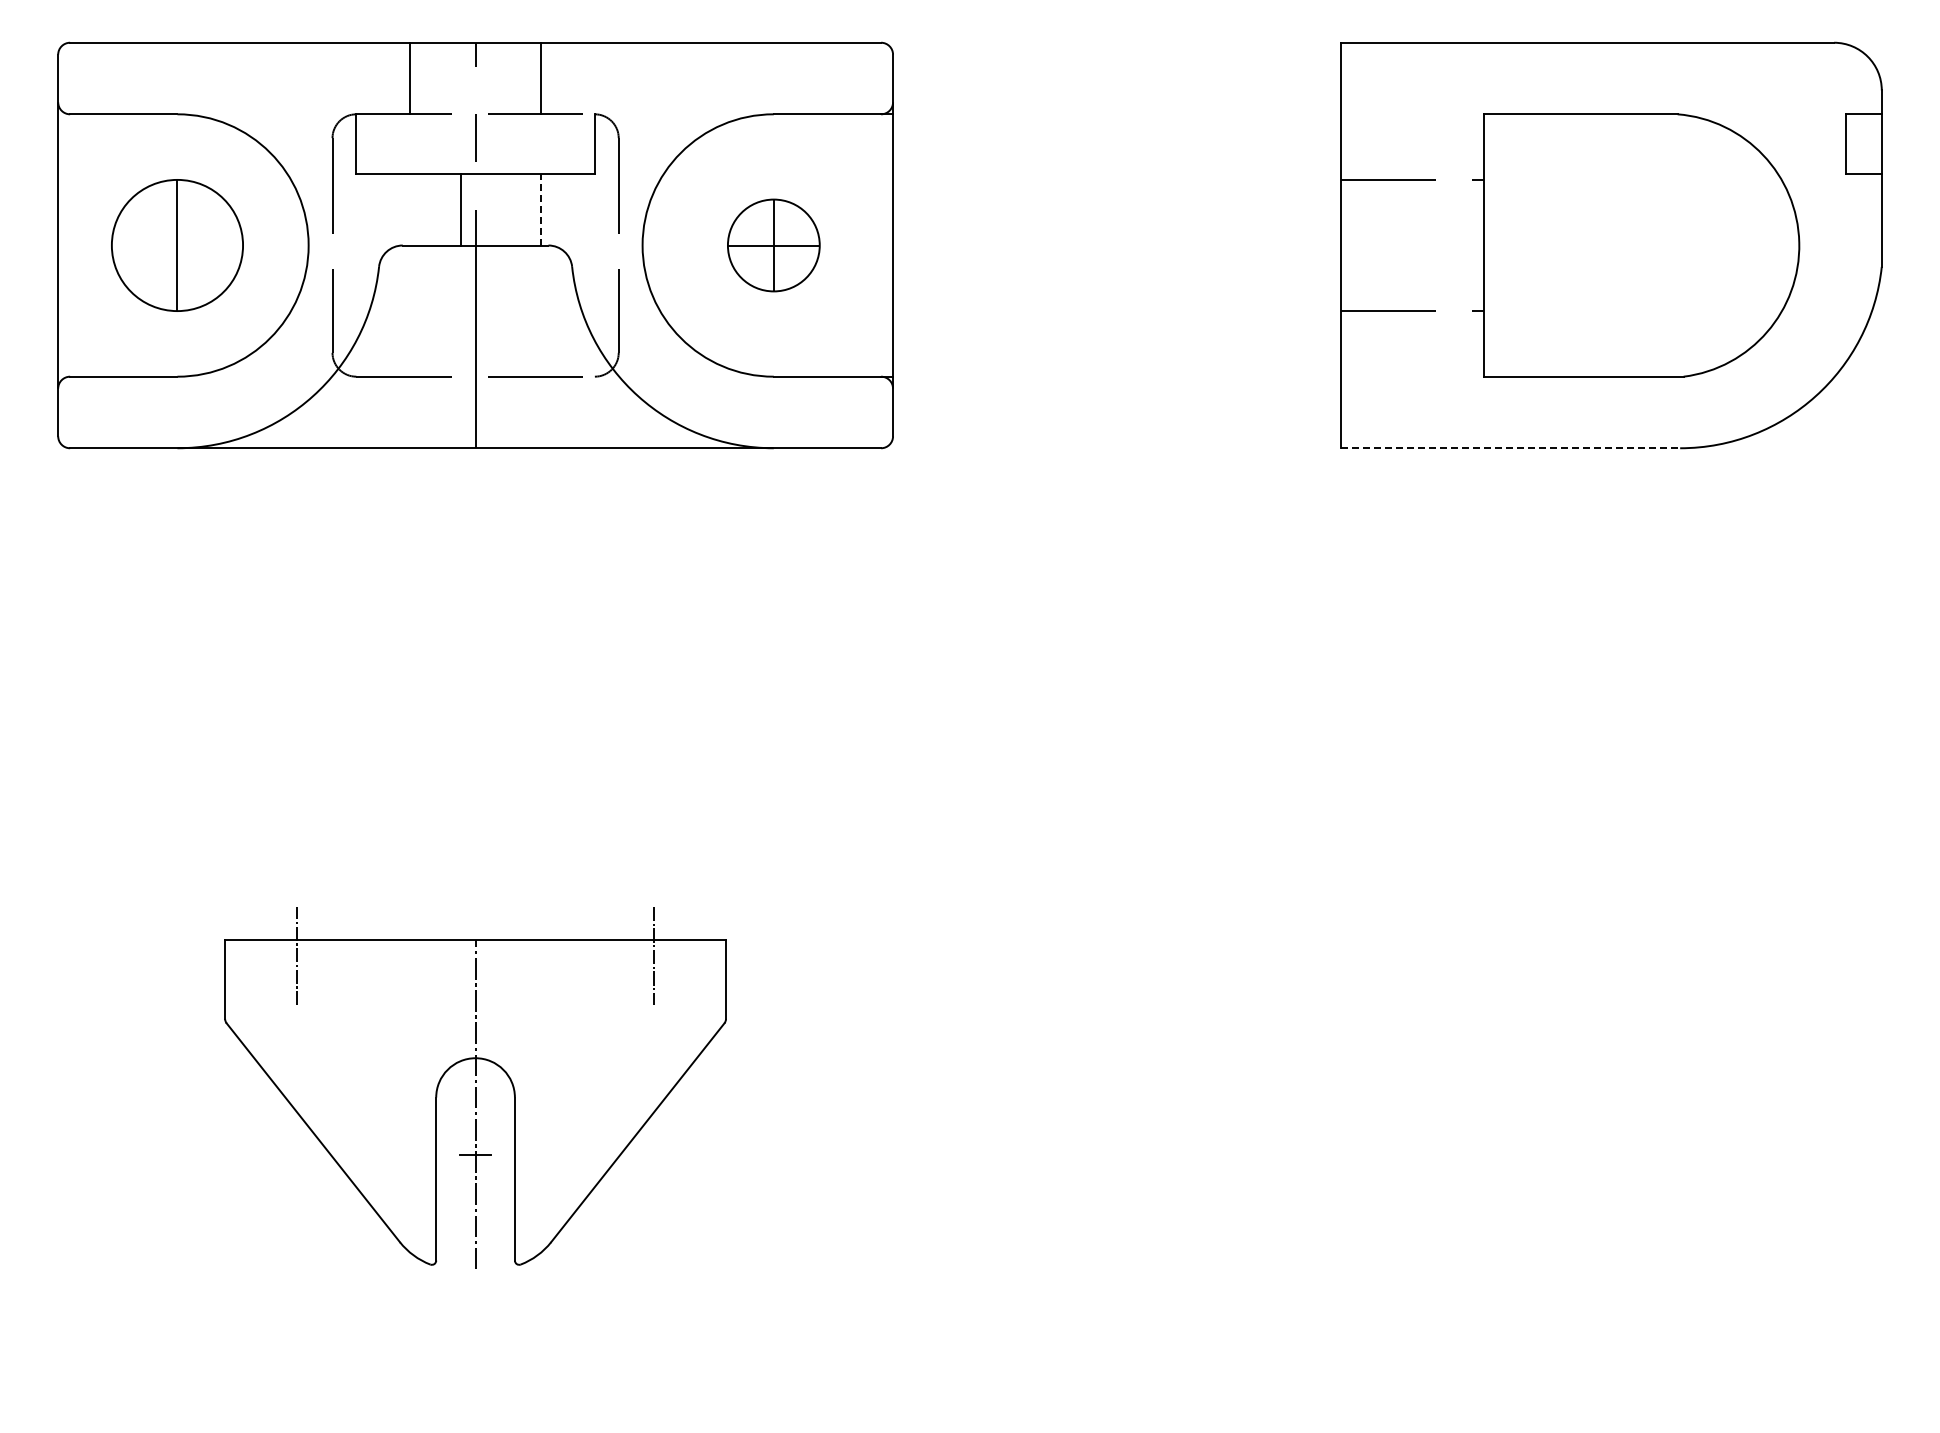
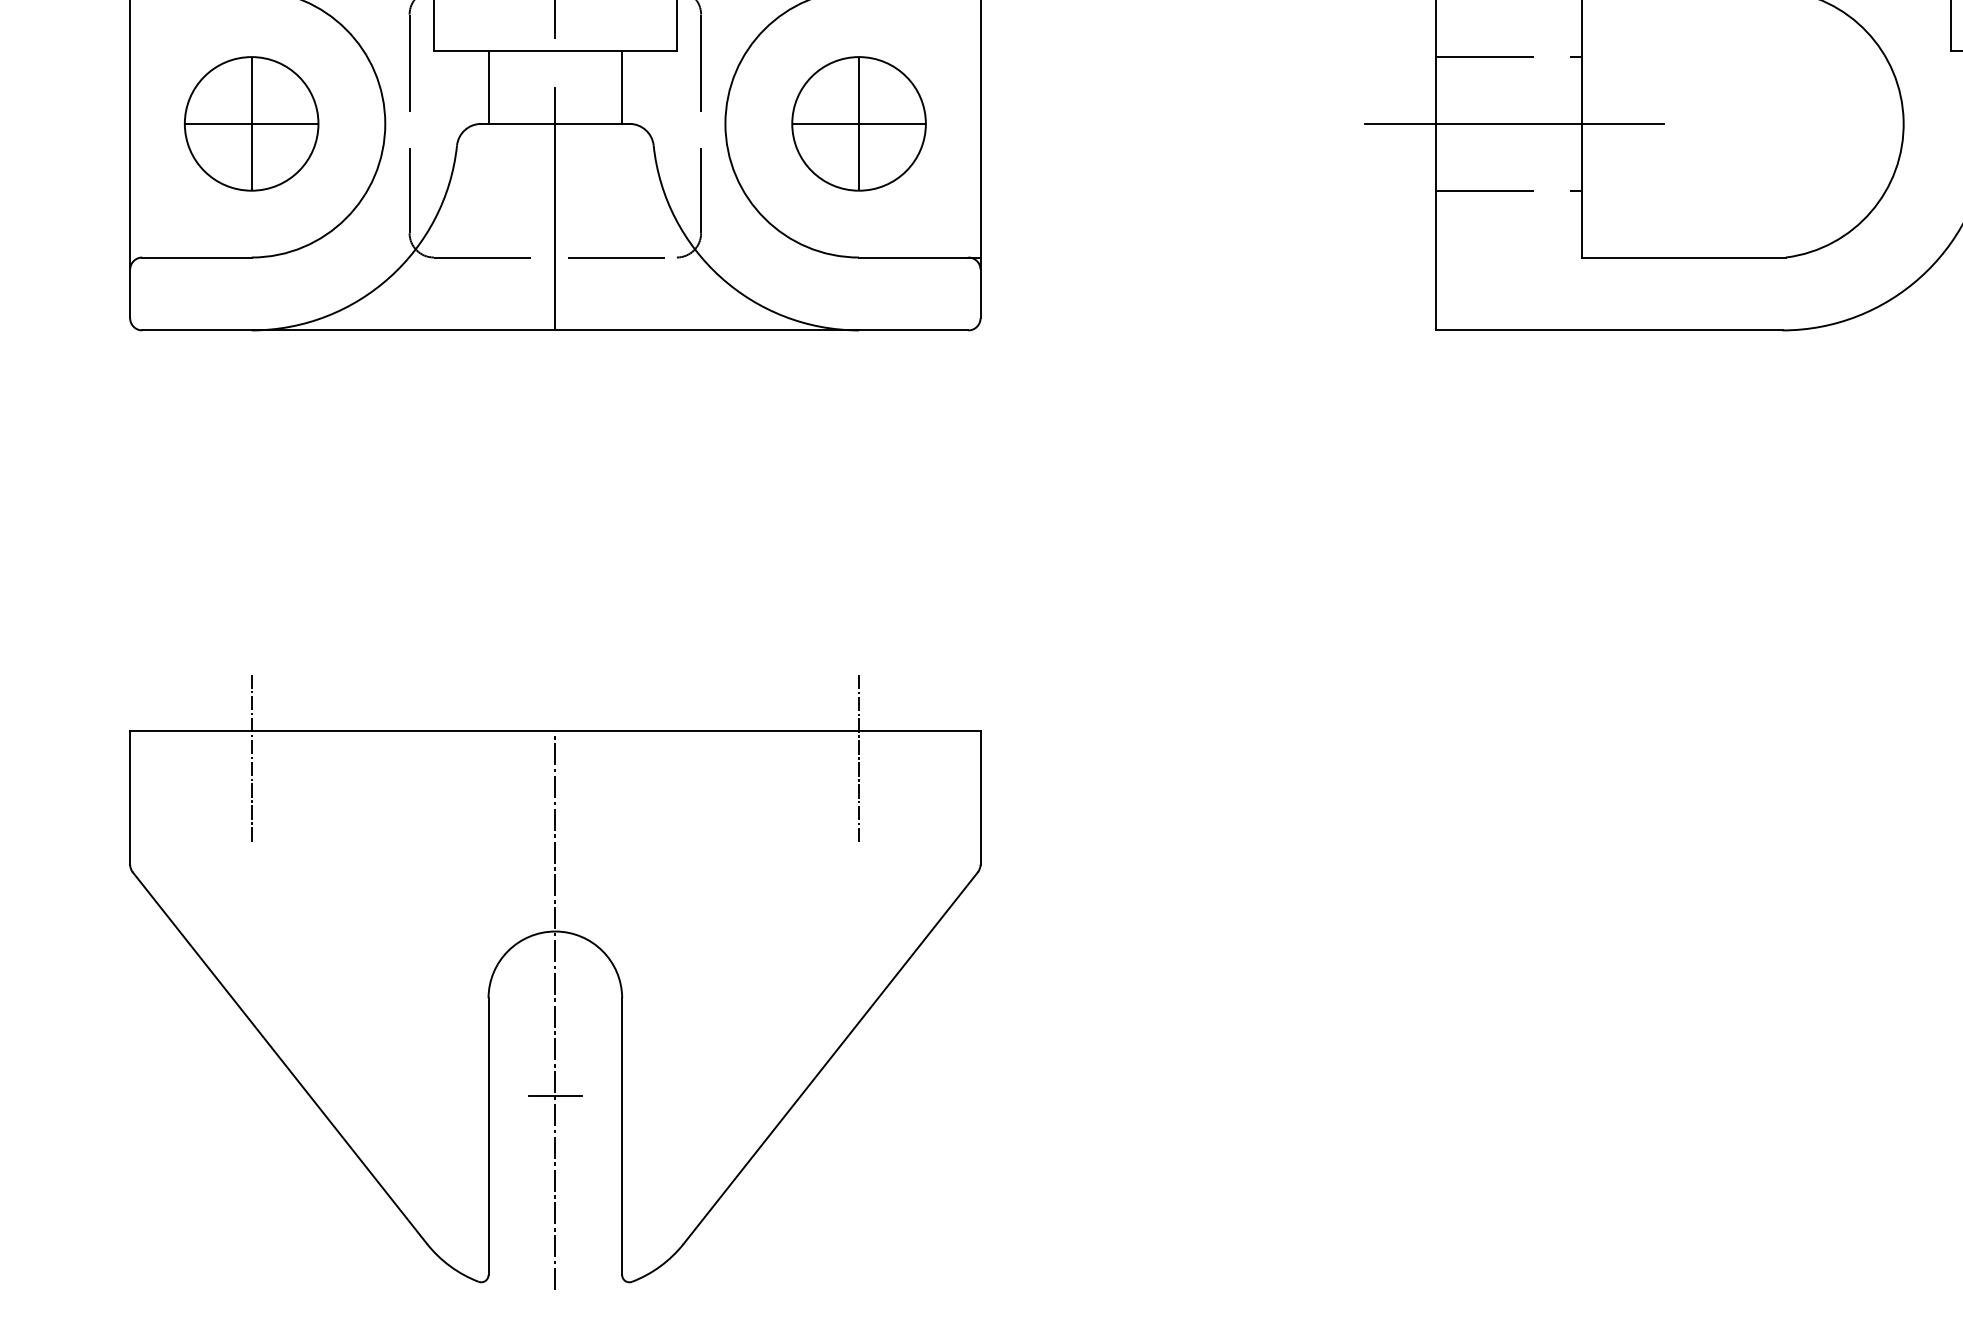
line: (461, 209) -> (489, 87), moved
line: (541, 209) -> (622, 87), dashed -> solid
line: (177, 245) -> (251, 123), added
part: (773, 245) -> (858, 123), size x1.43
line: (1417, 245) -> (1514, 123), added
line: (1511, 448) -> (1610, 330), dashed -> solid
part: (475, 1087) -> (555, 981), size x1.67

